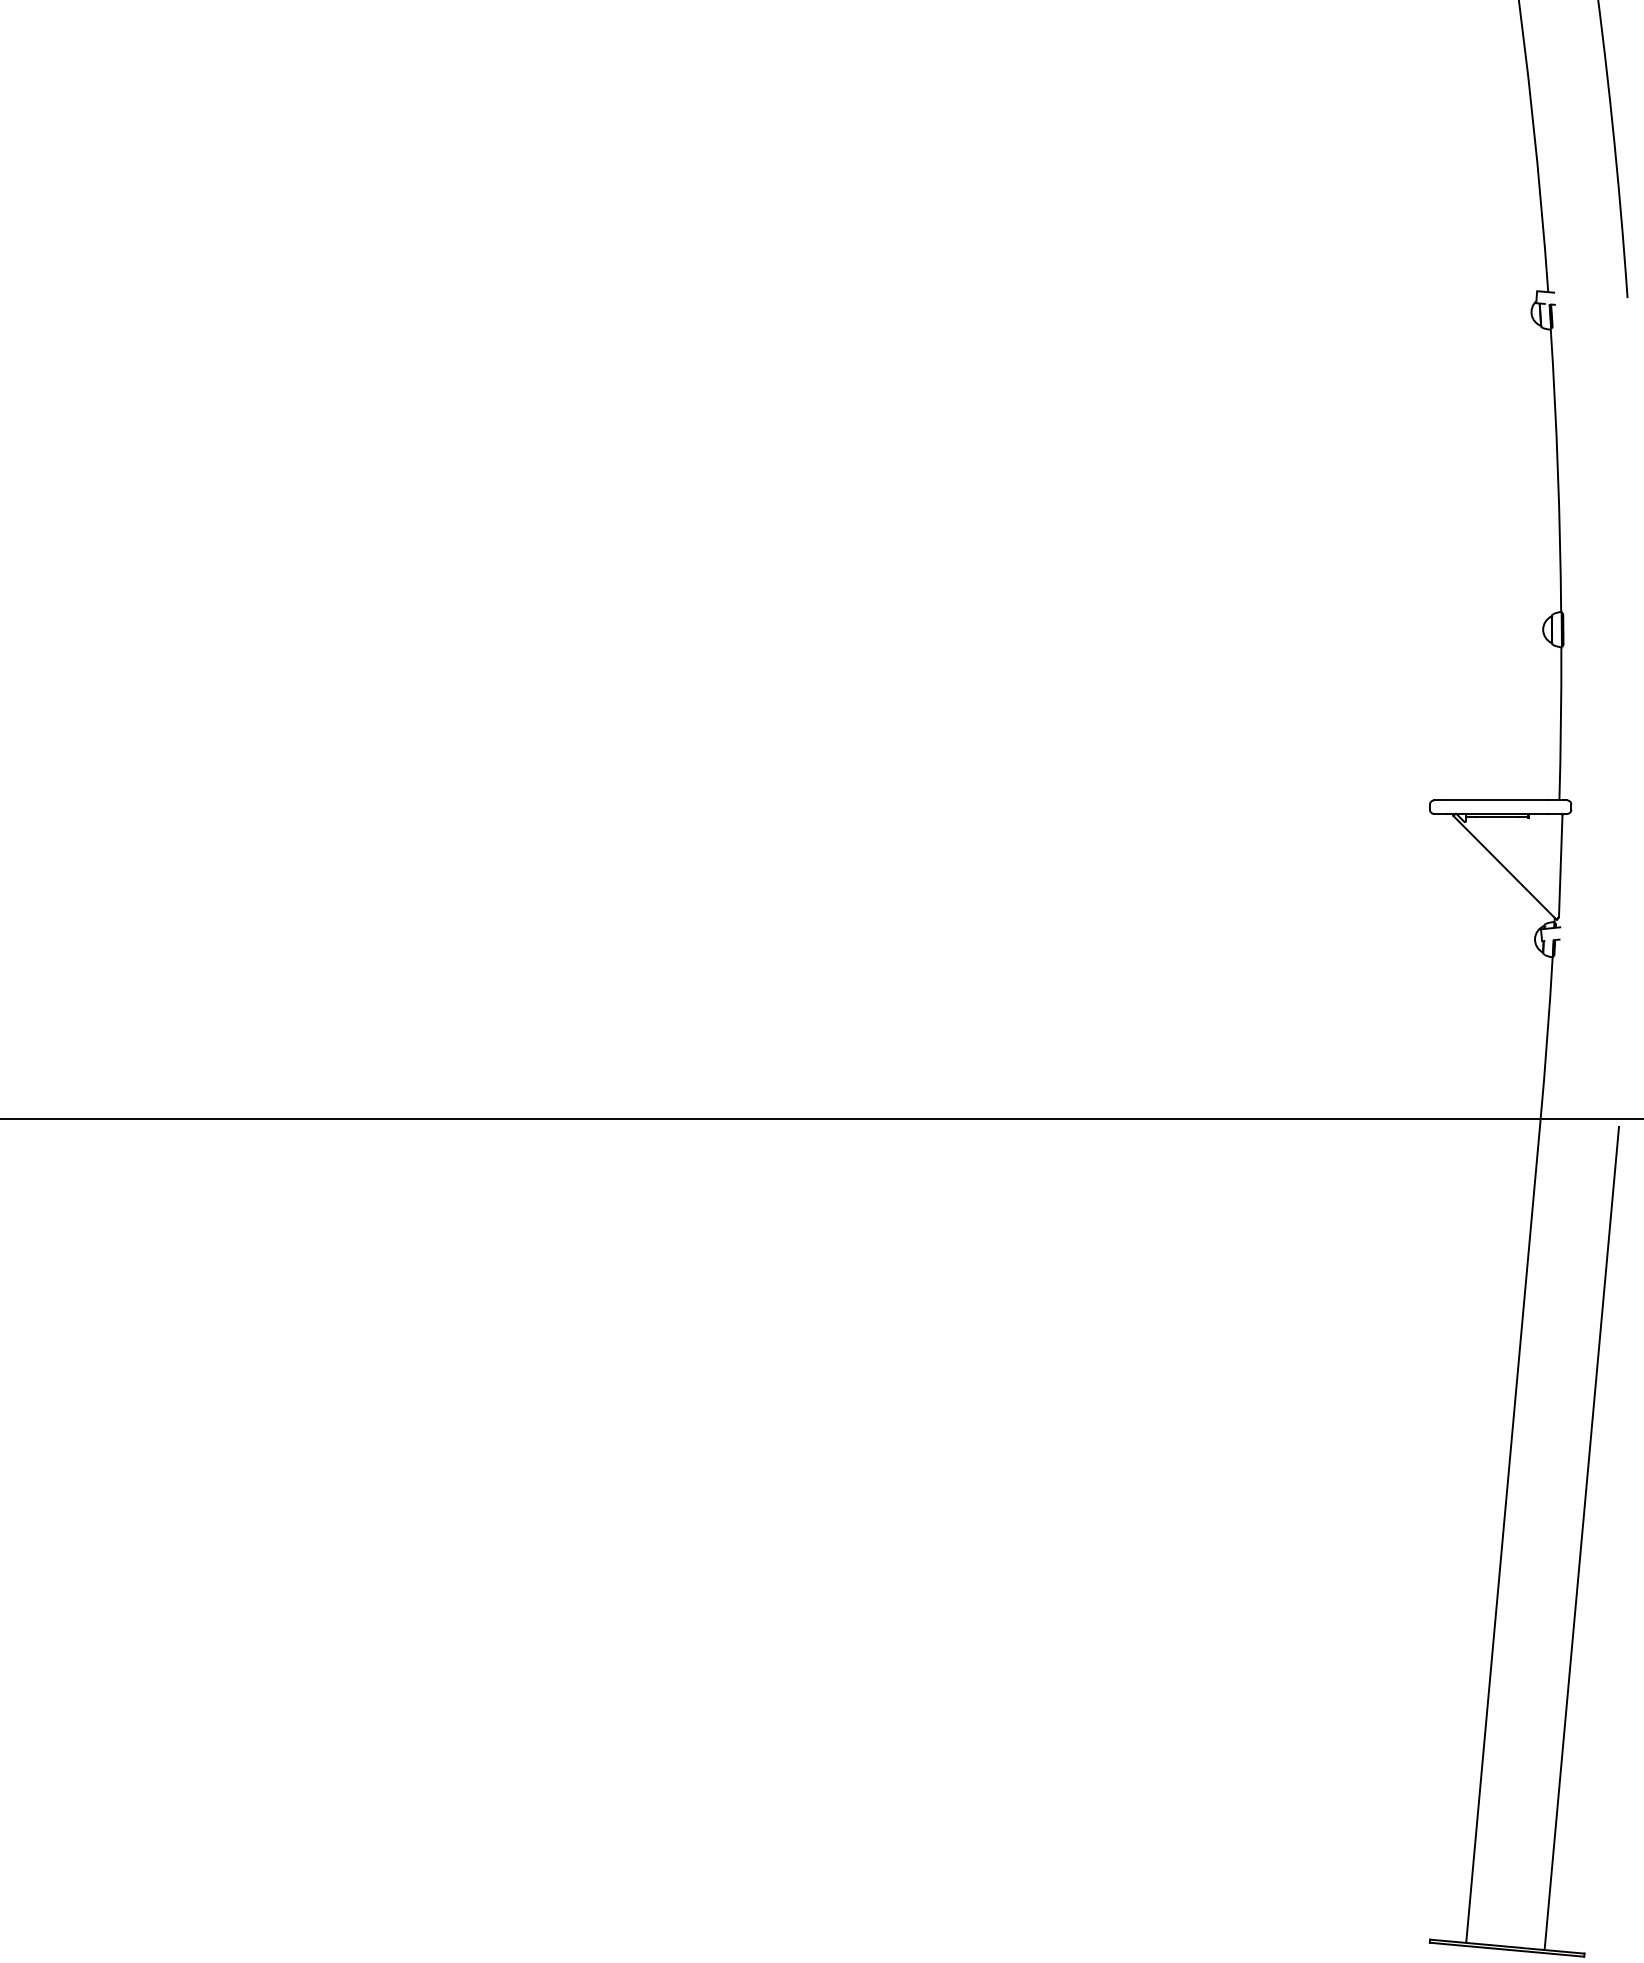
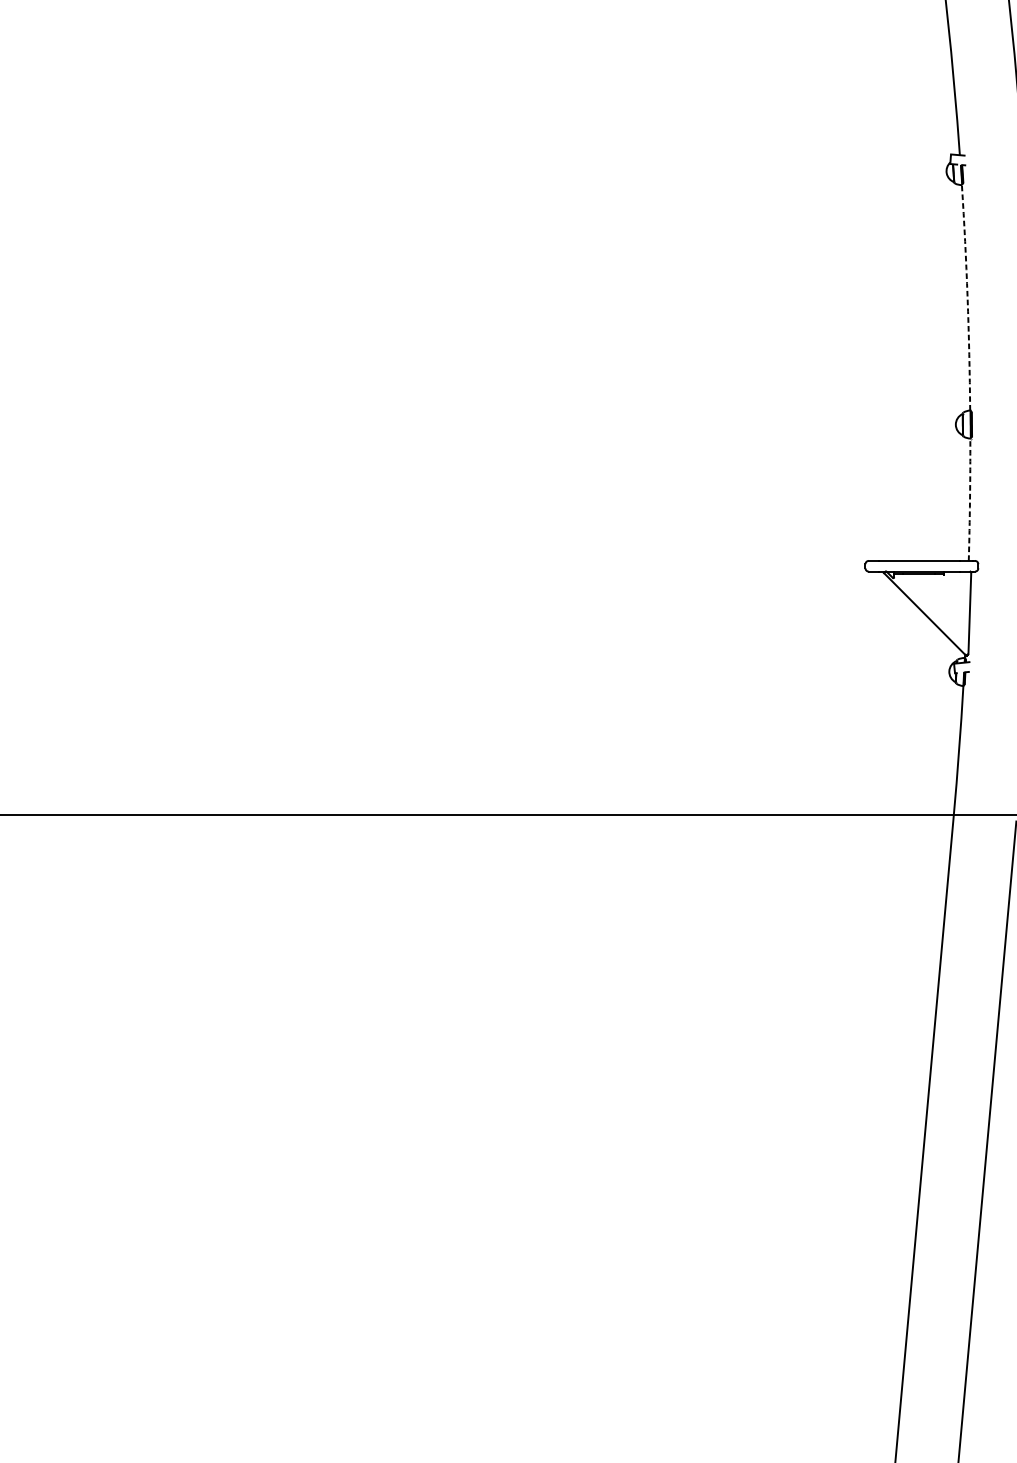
arc: (1557, 470) -> (967, 297), solid -> dashed
arc: (1560, 723) -> (969, 499), solid -> dashed

